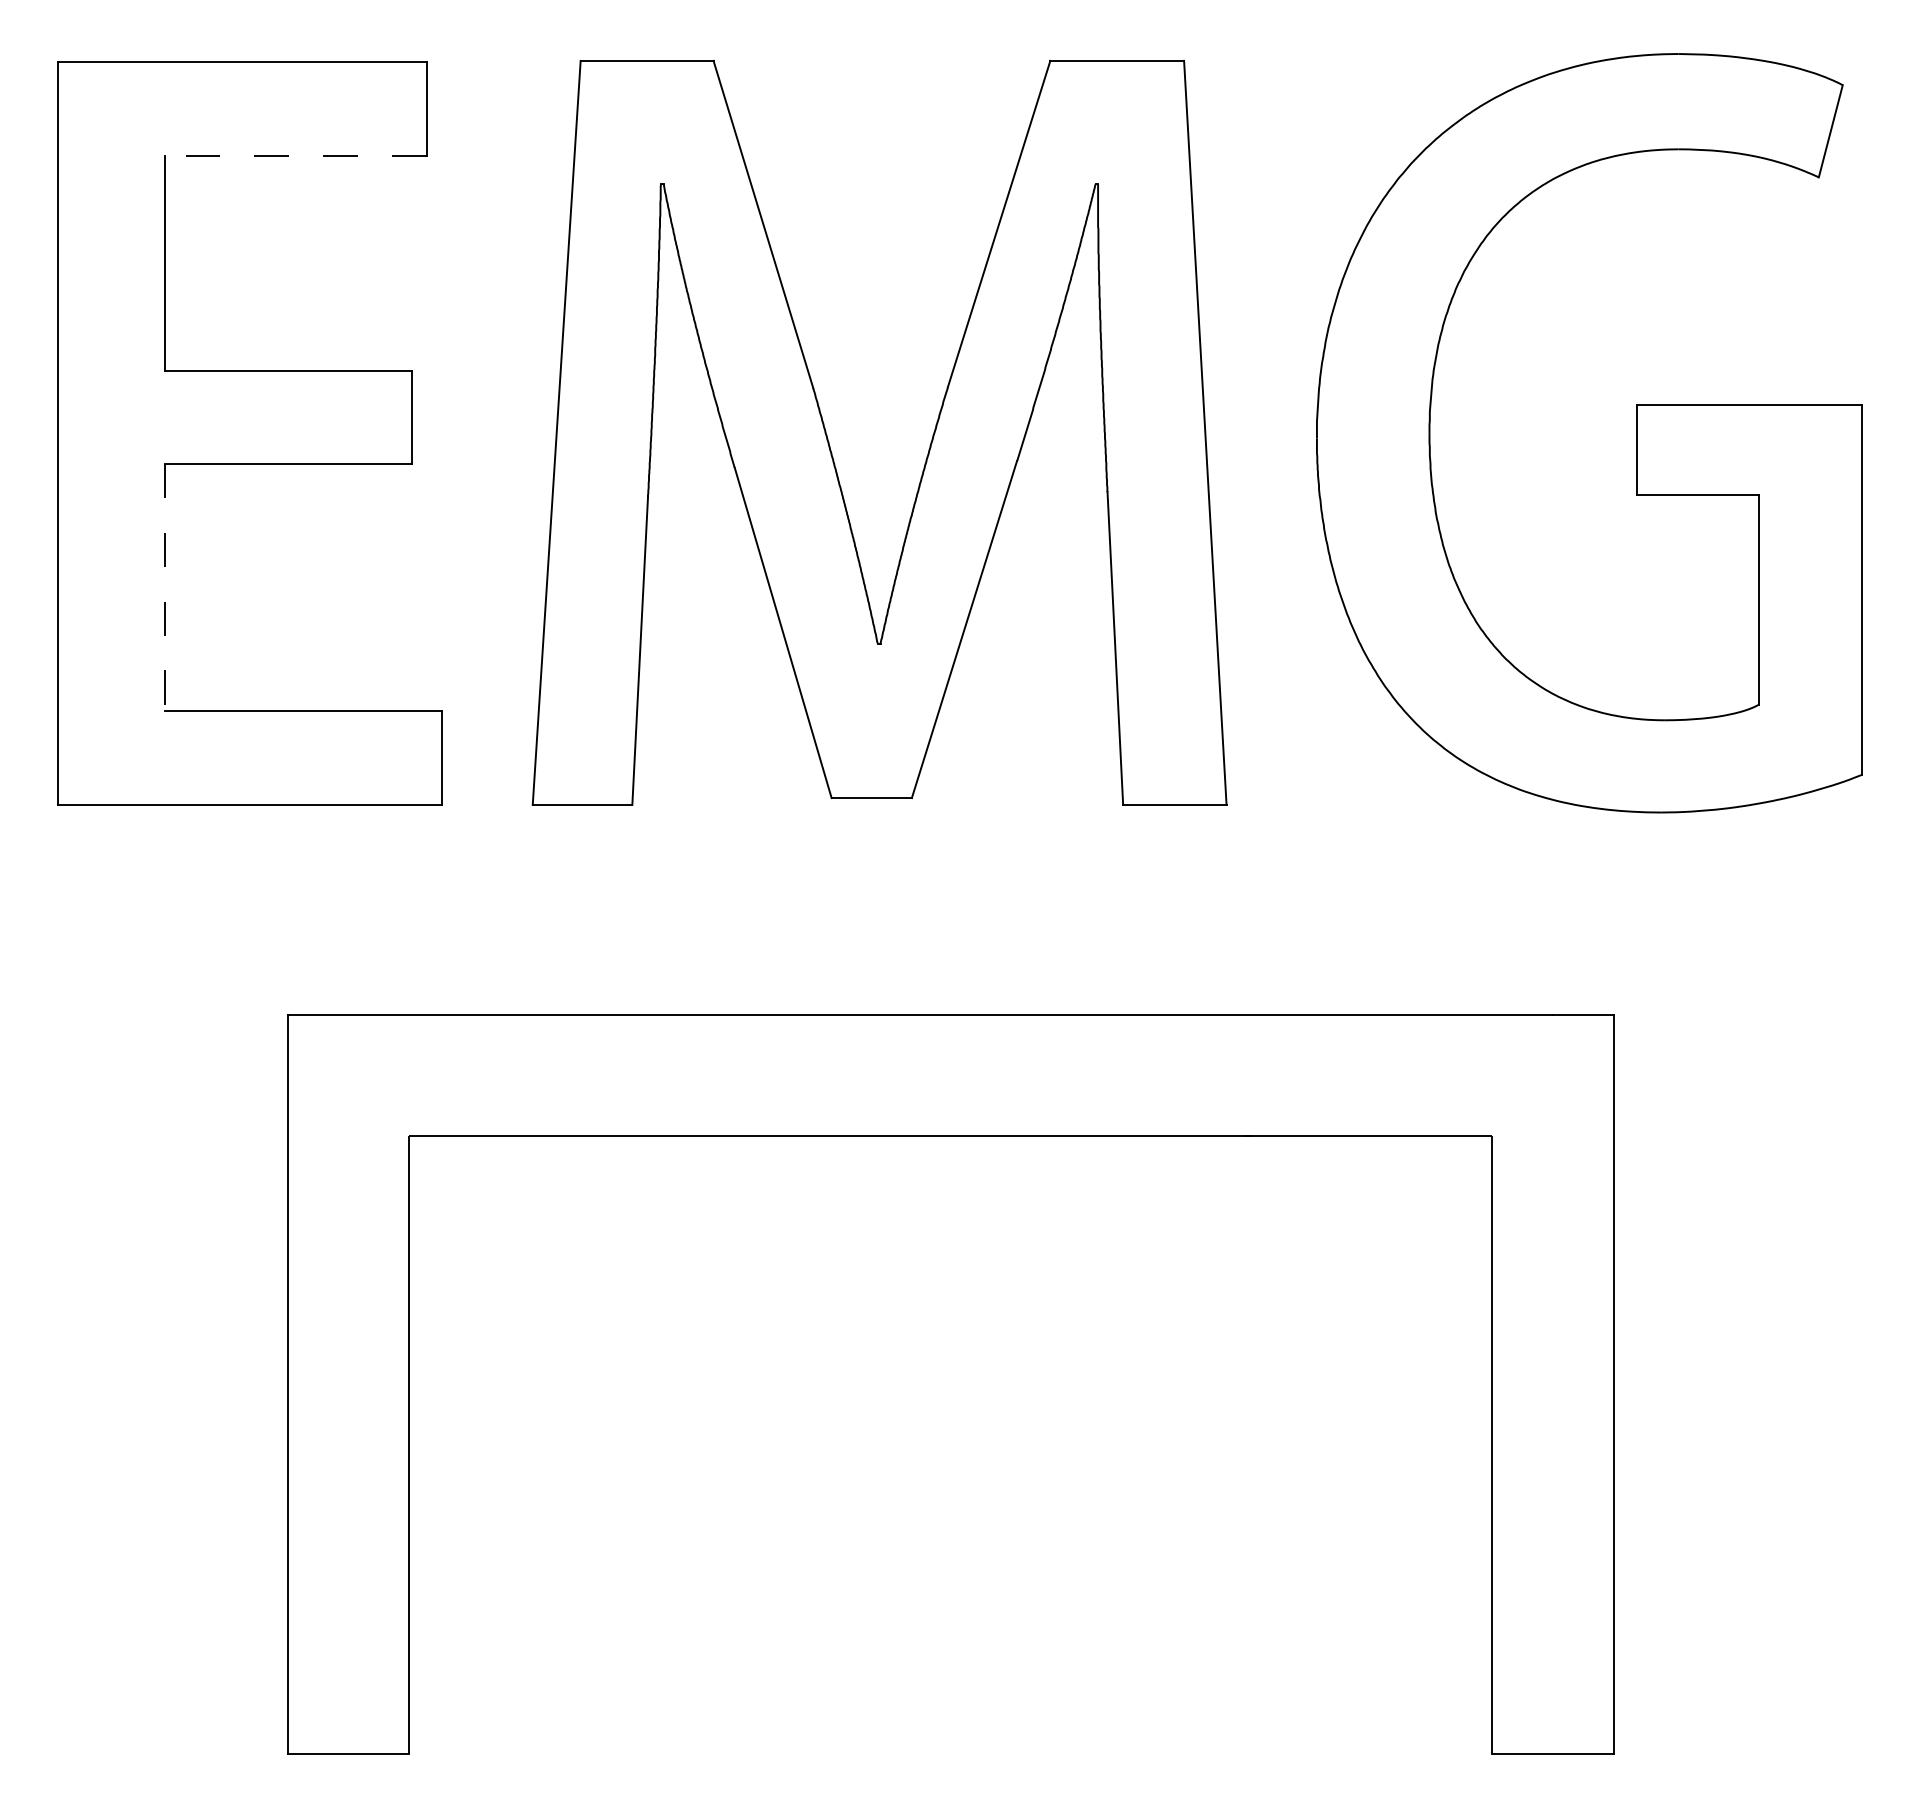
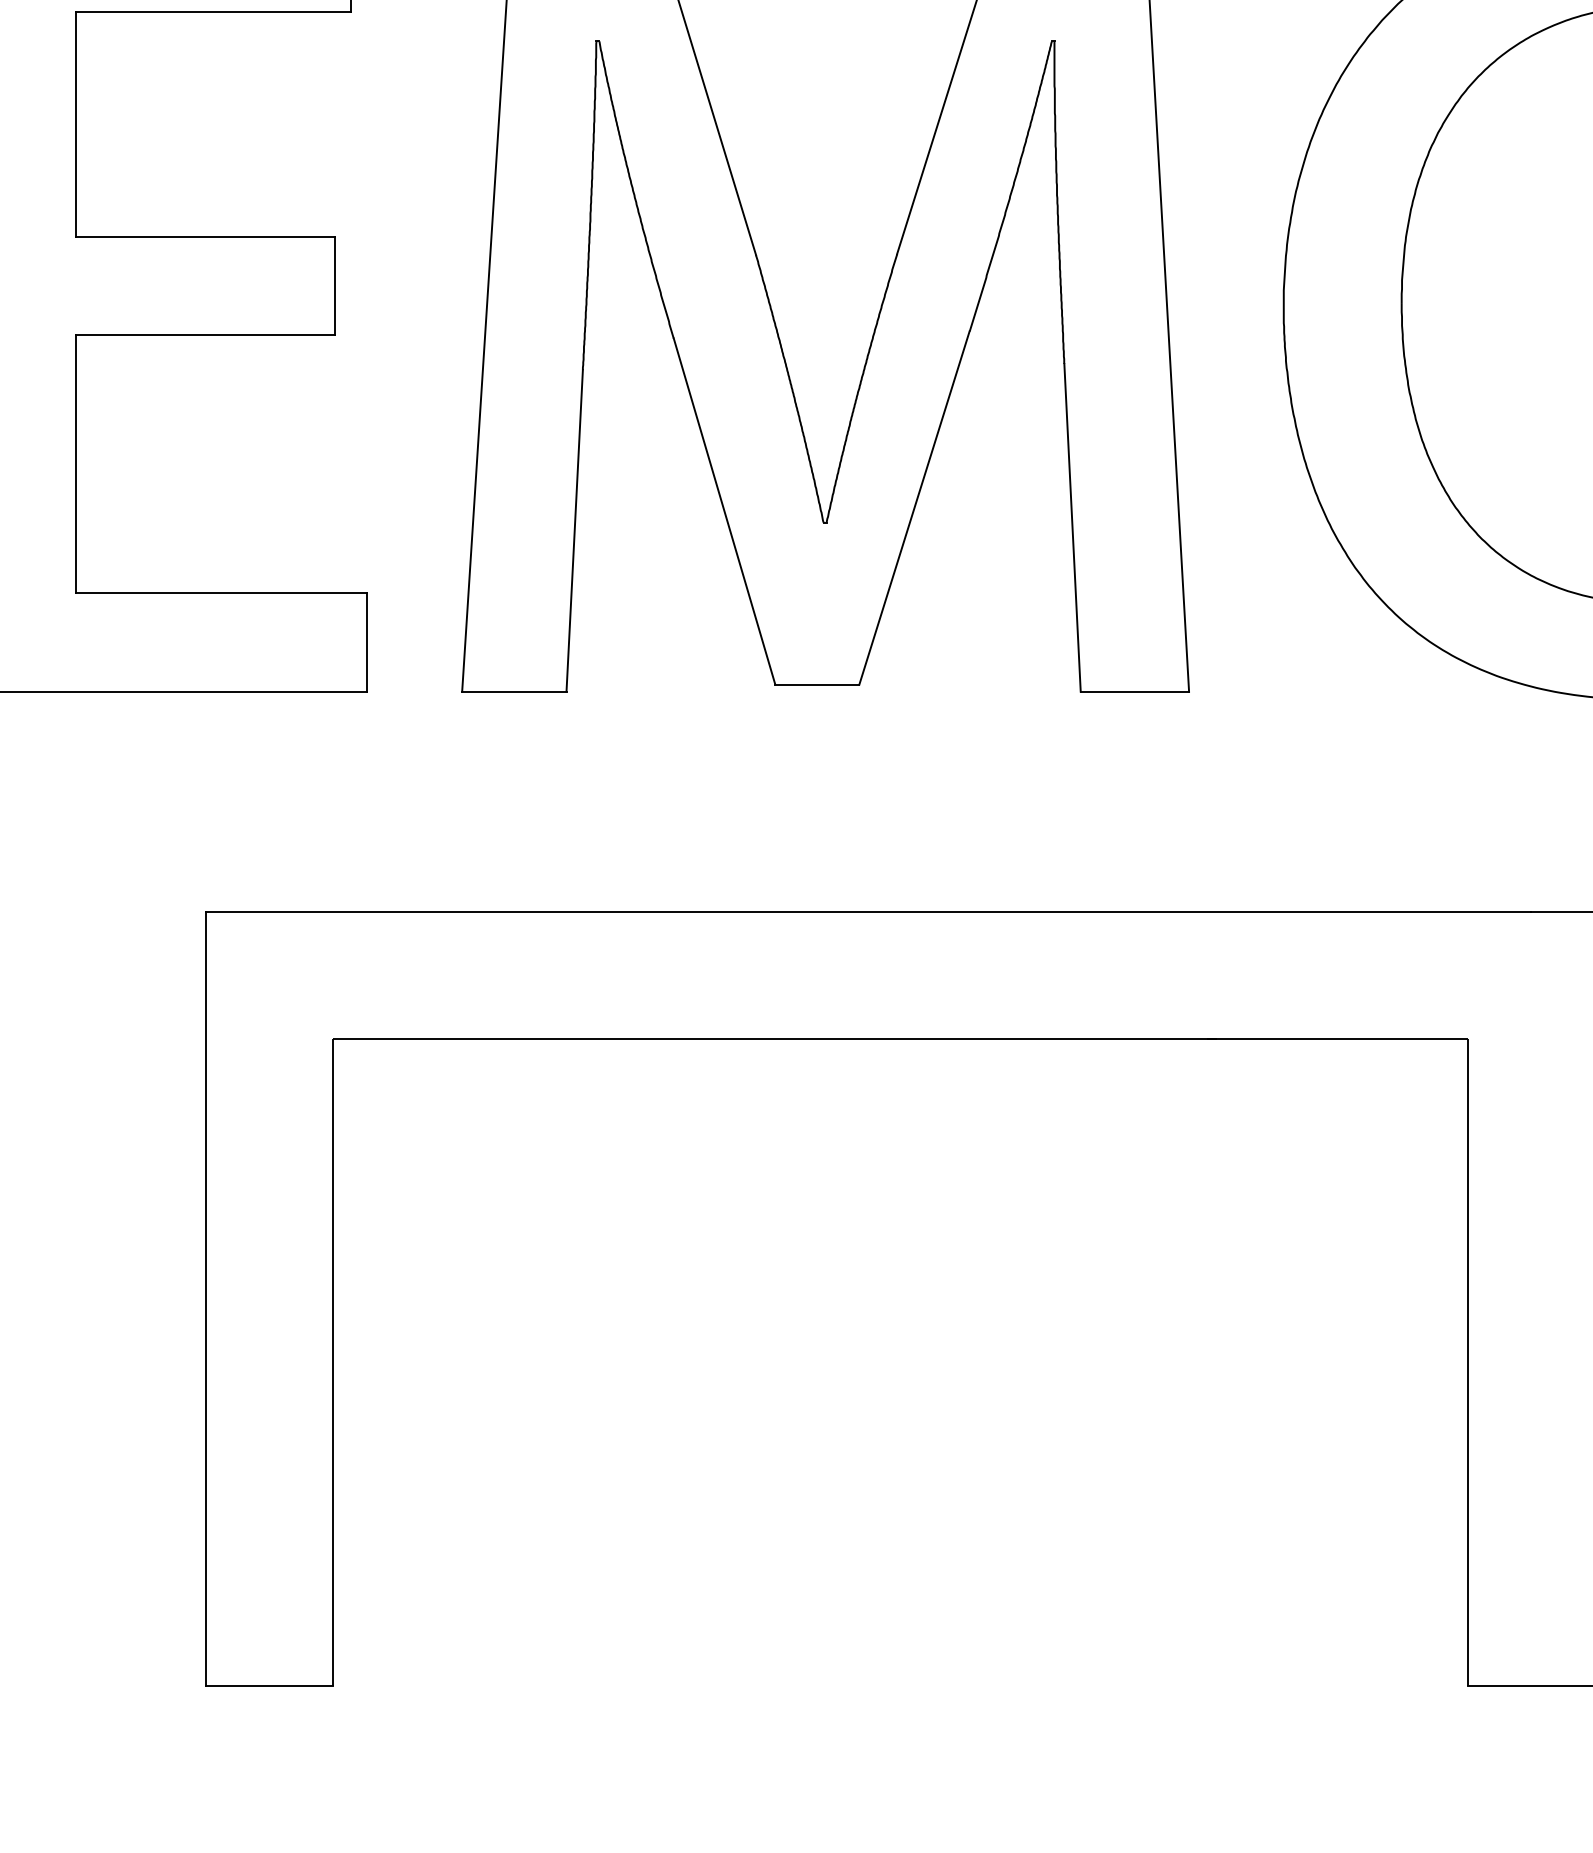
line: (295, 156) -> (213, 12), dashed -> solid
line: (164, 587) -> (76, 463), dashed -> solid

